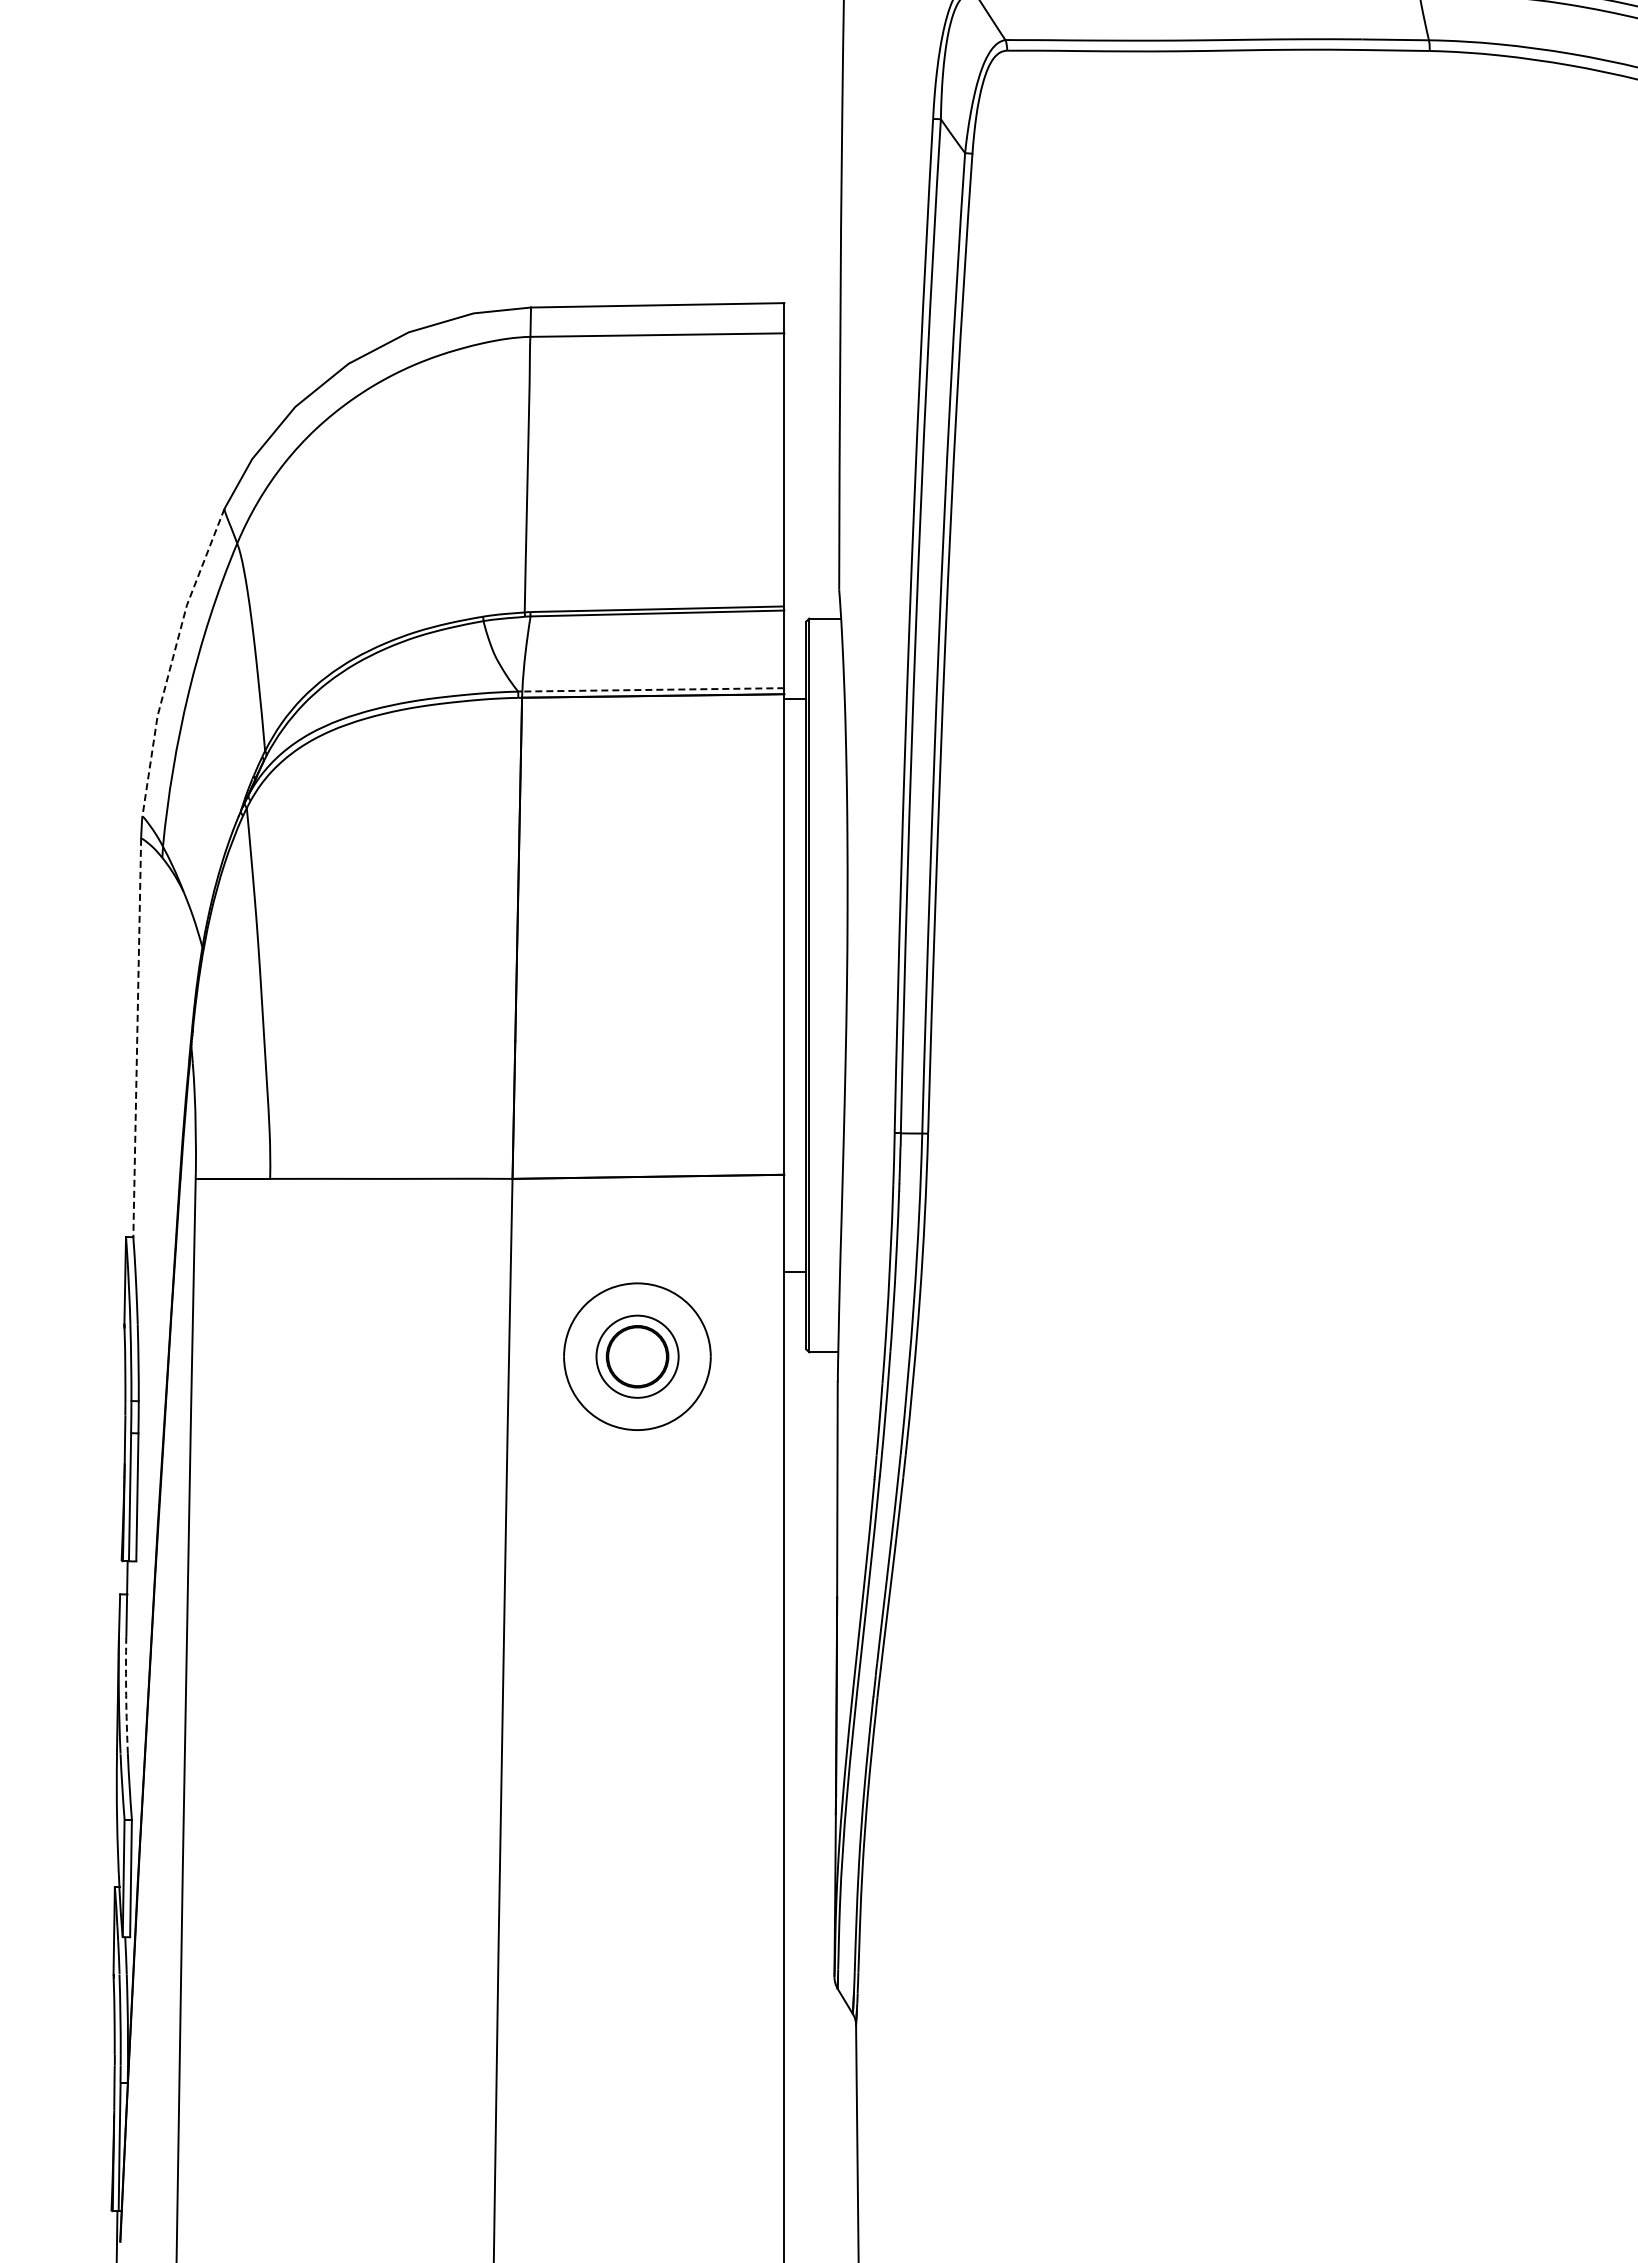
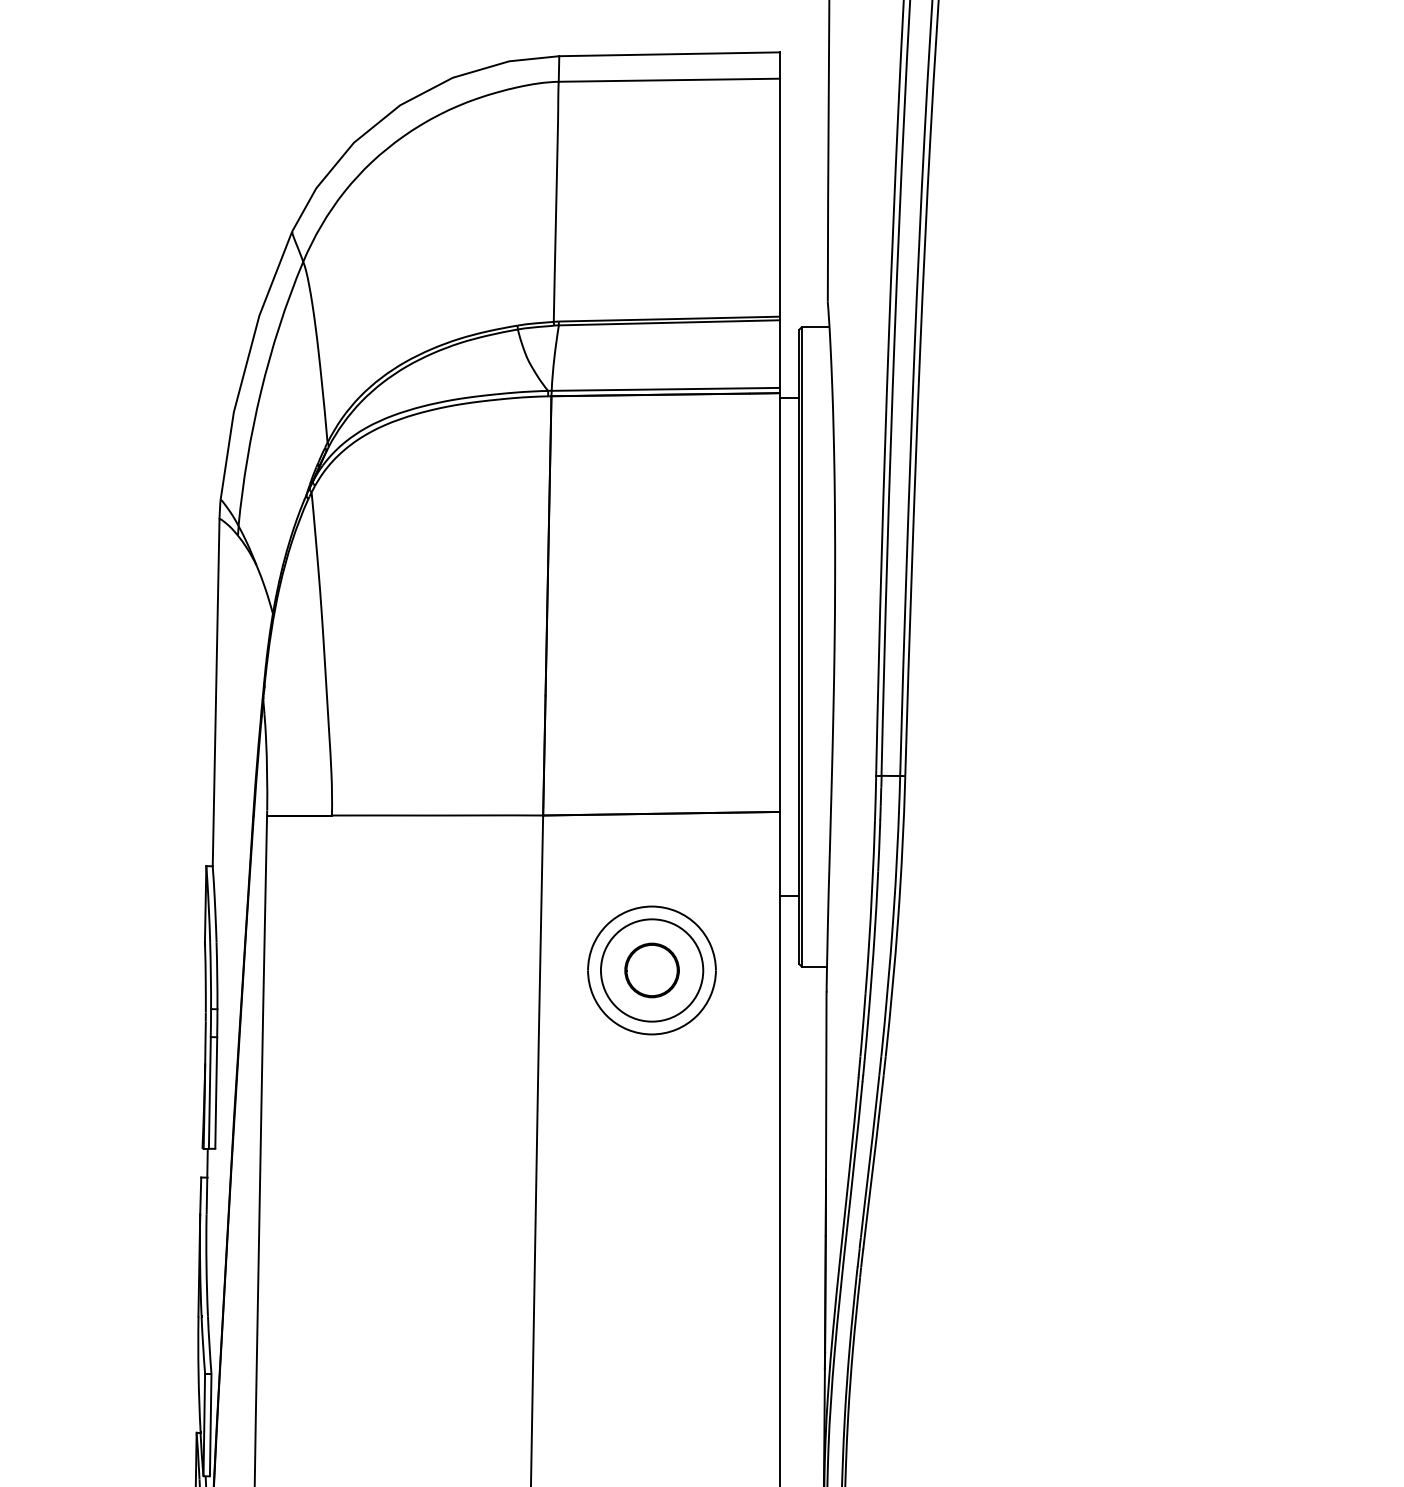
line: (172, 660) -> (246, 363), dashed -> solid
line: (653, 689) -> (665, 389), dashed -> solid
line: (137, 1038) -> (216, 693), dashed -> solid
circle: (637, 1356) -> (652, 970), size x1.43
arc: (126, 1695) -> (206, 1265), dashed -> solid

